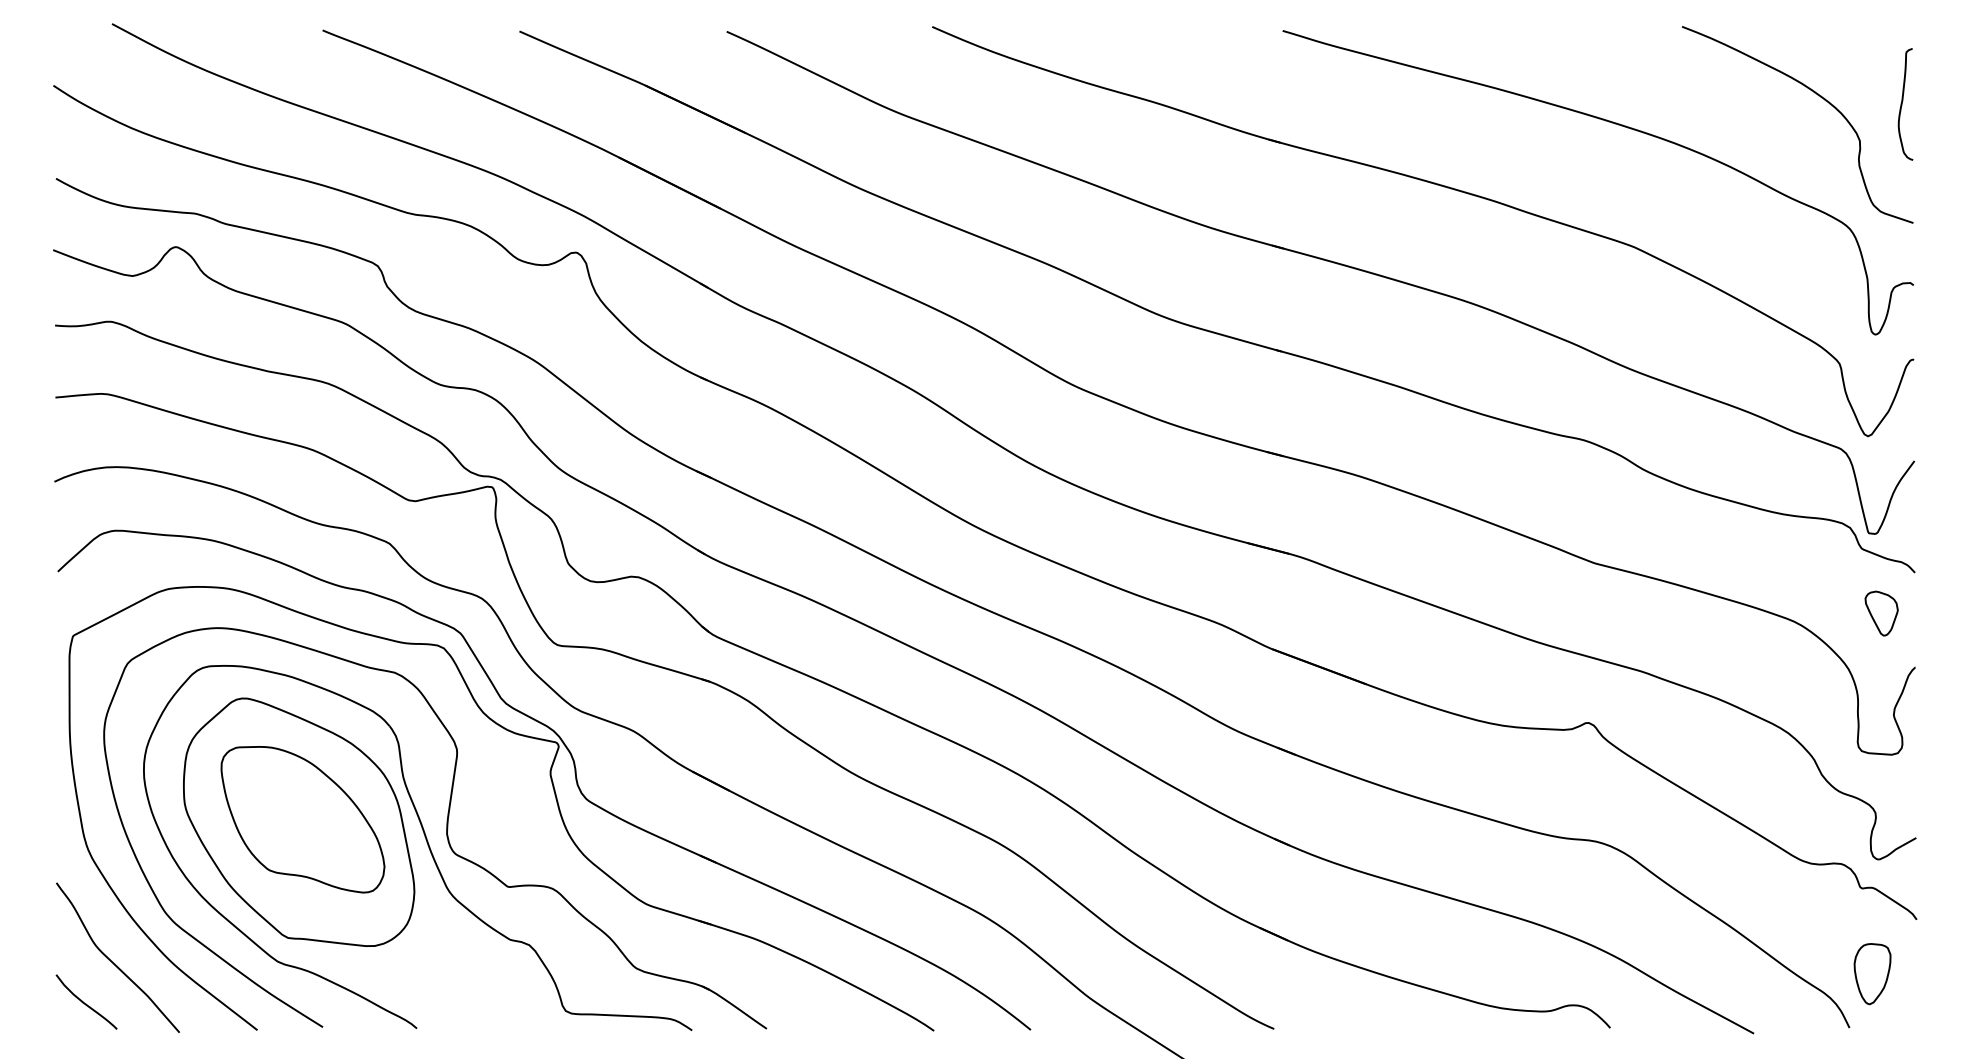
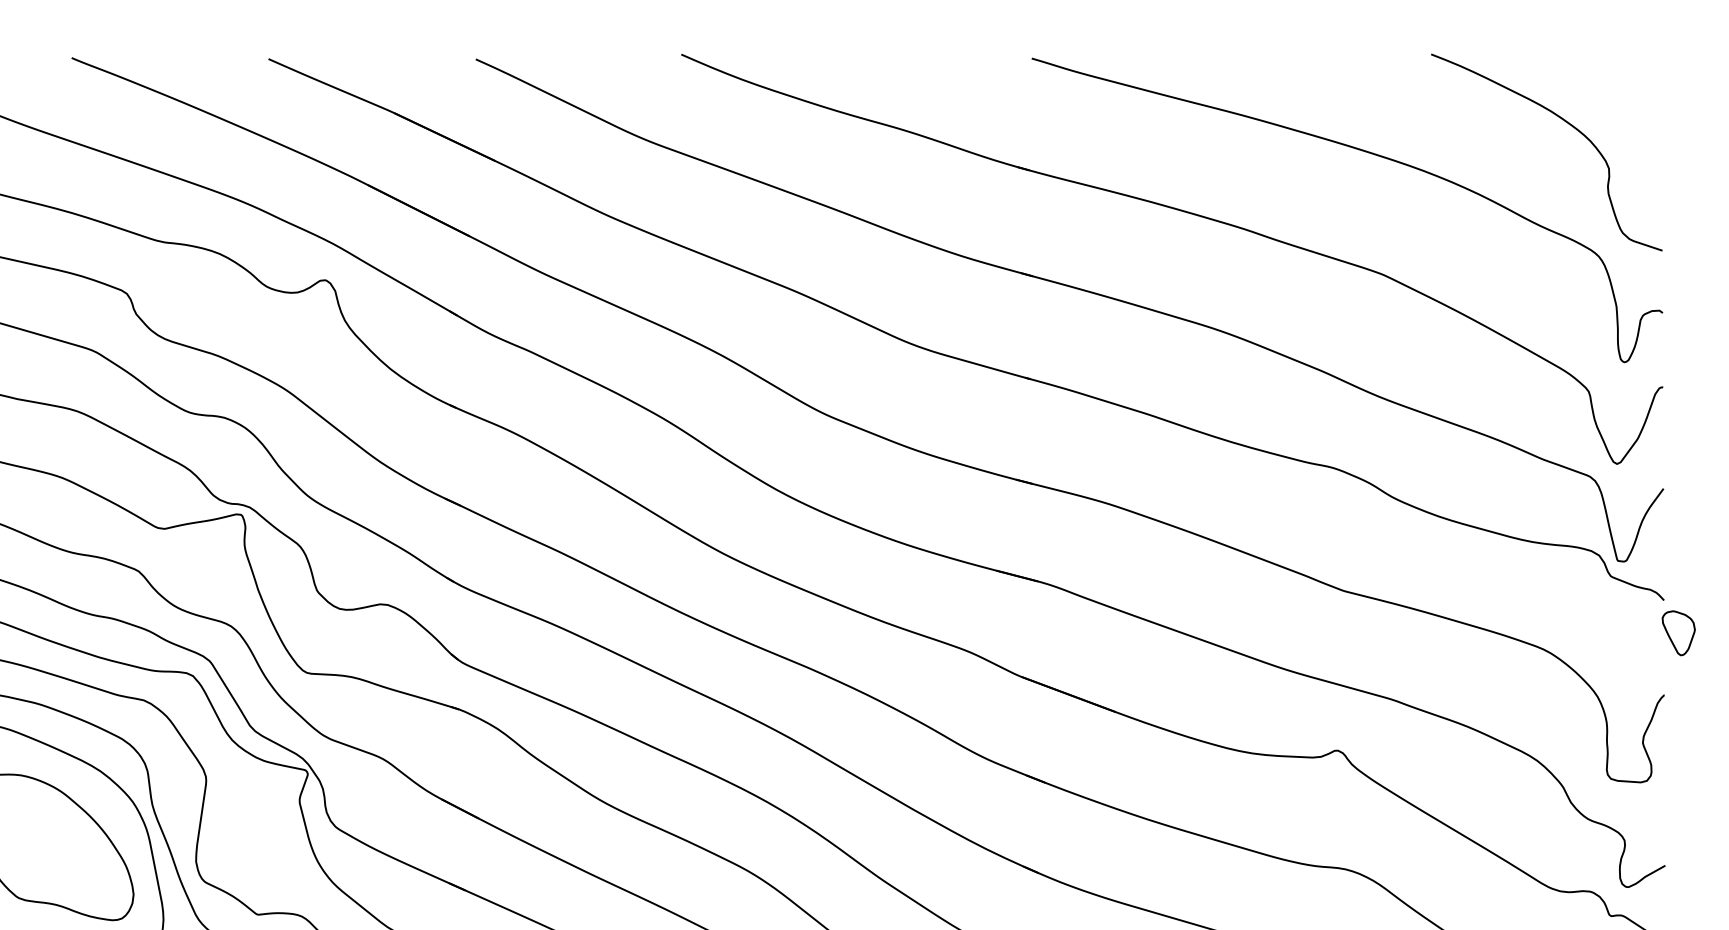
curve: (1902, 104) -> (1651, 132), removed
part: (1881, 613) -> (1678, 633), moved

